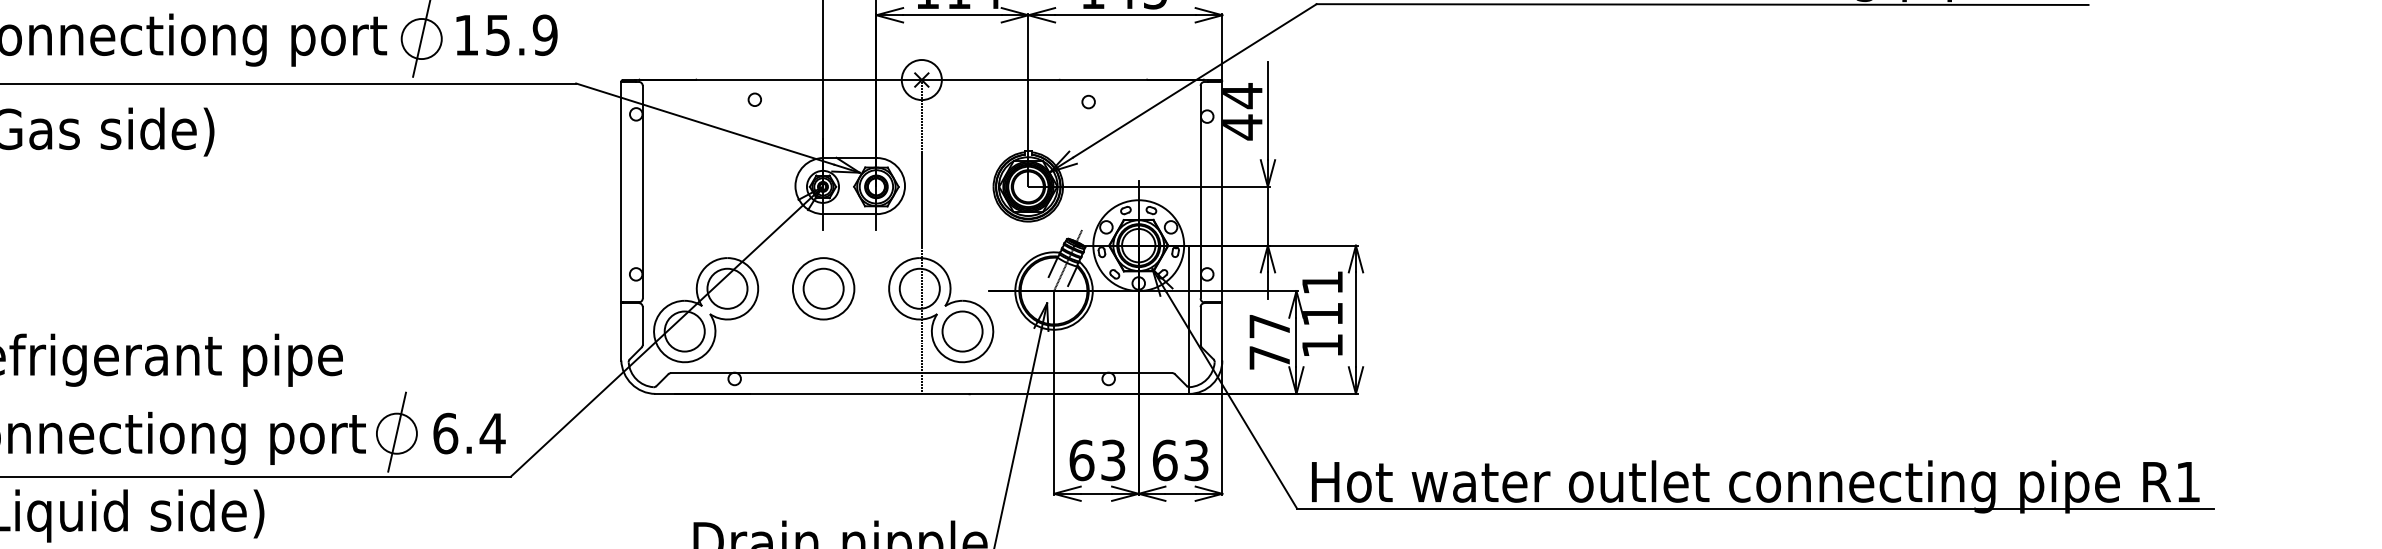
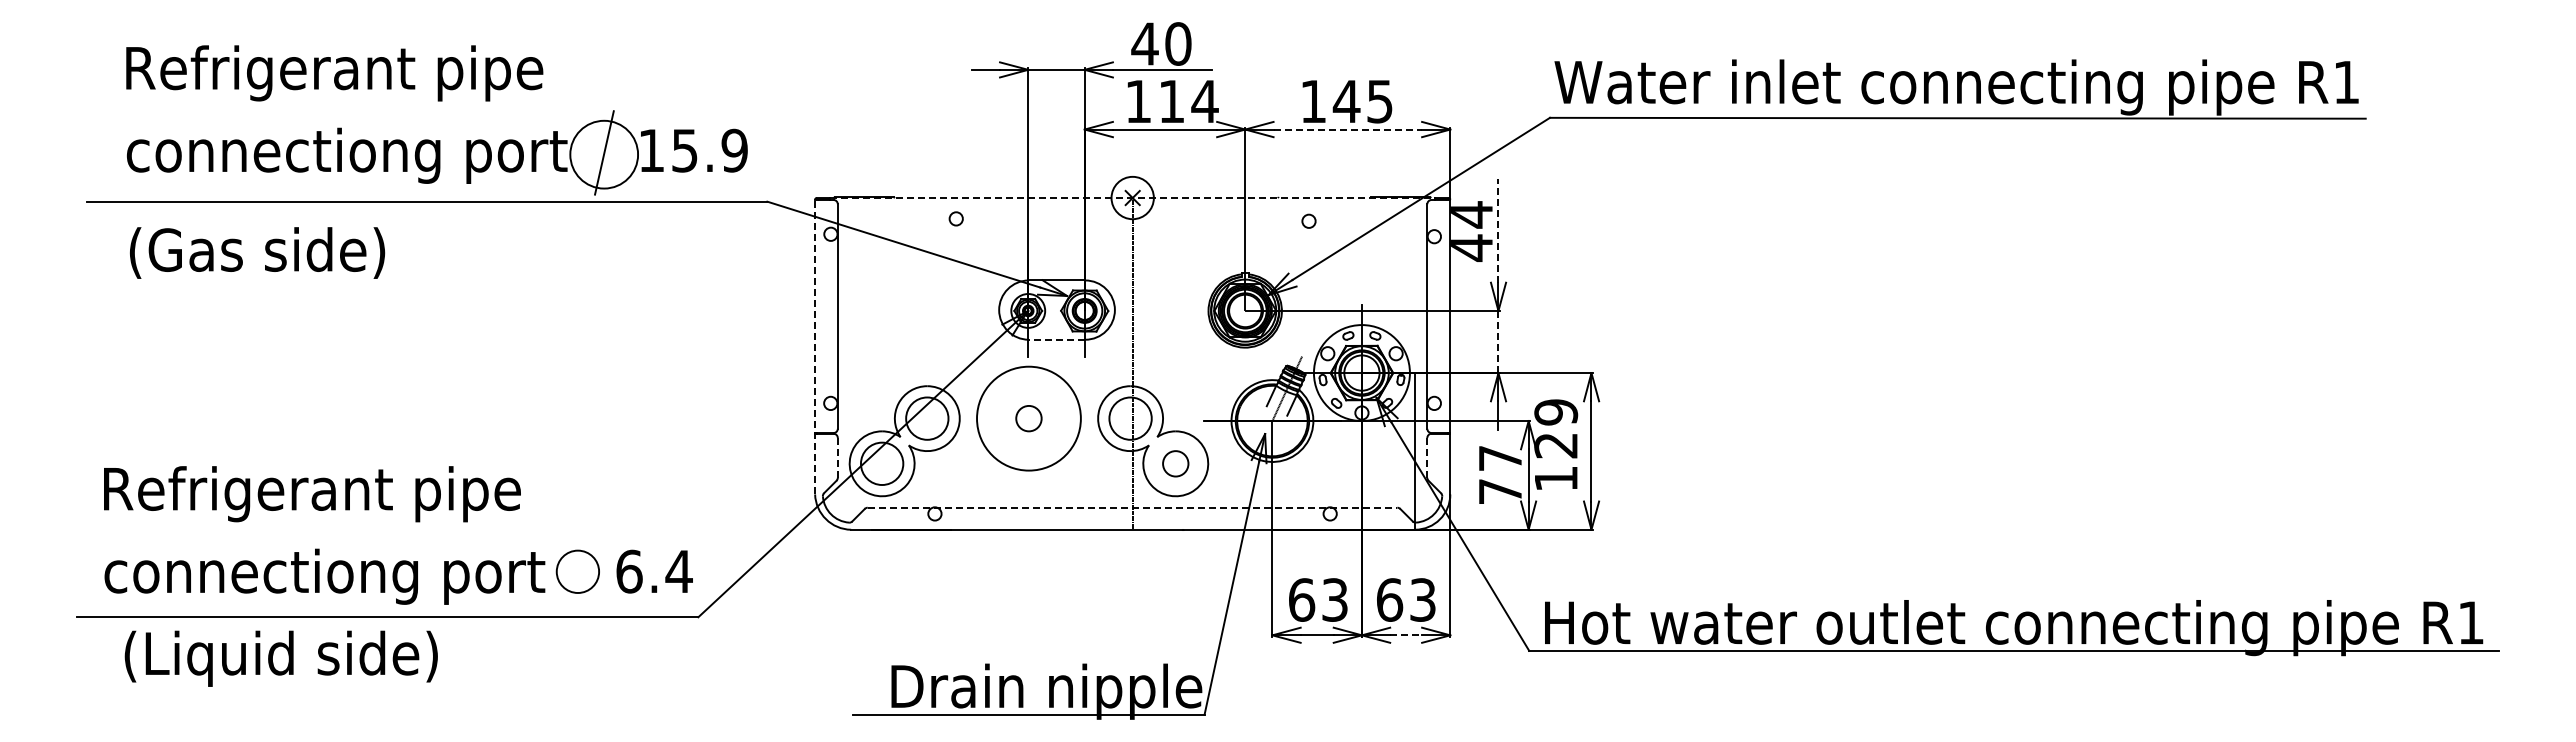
line: (1126, 15) -> (1348, 129), solid -> dashed
circle: (422, 38) -> (604, 154), size x1.6
line: (922, 80) -> (1133, 198), solid -> dashed
line: (1267, 110) -> (1498, 230), solid -> dashed
line: (849, 213) -> (1056, 339), solid -> dashed
line: (1267, 215) -> (1498, 341), solid -> dashed
line: (621, 220) -> (815, 346), solid -> dashed
circle: (823, 288) -> (1028, 418), size x0.6
circle: (823, 288) -> (1028, 418), size x1.6
text: (1322, 298) -> (1556, 428), 111 -> 129
line: (642, 325) -> (837, 457), solid -> dashed
line: (1200, 325) -> (1427, 457), solid -> dashed
circle: (962, 331) -> (1175, 463), size x0.6
line: (921, 372) -> (1132, 507), solid -> dashed
line: (396, 431) -> (577, 569), removed
line: (1180, 493) -> (1406, 635), solid -> dashed

